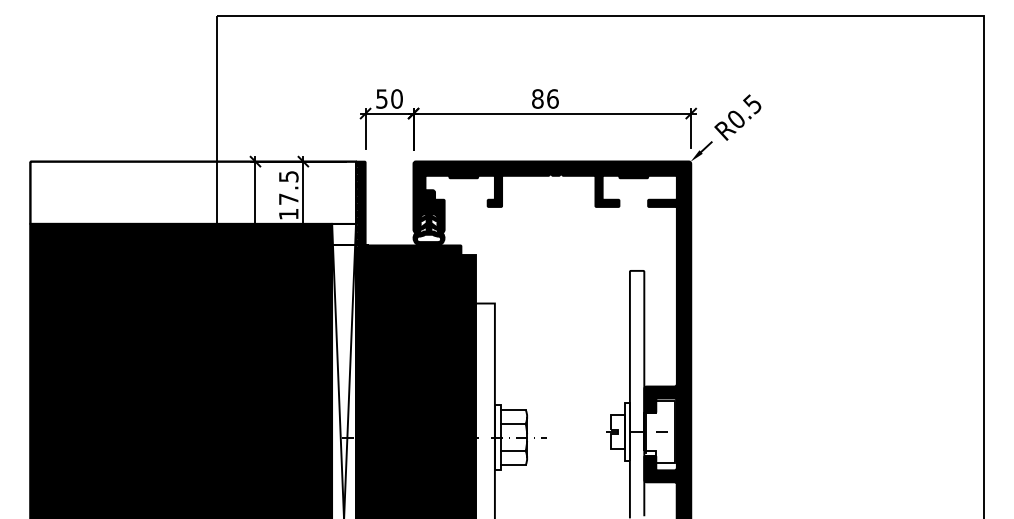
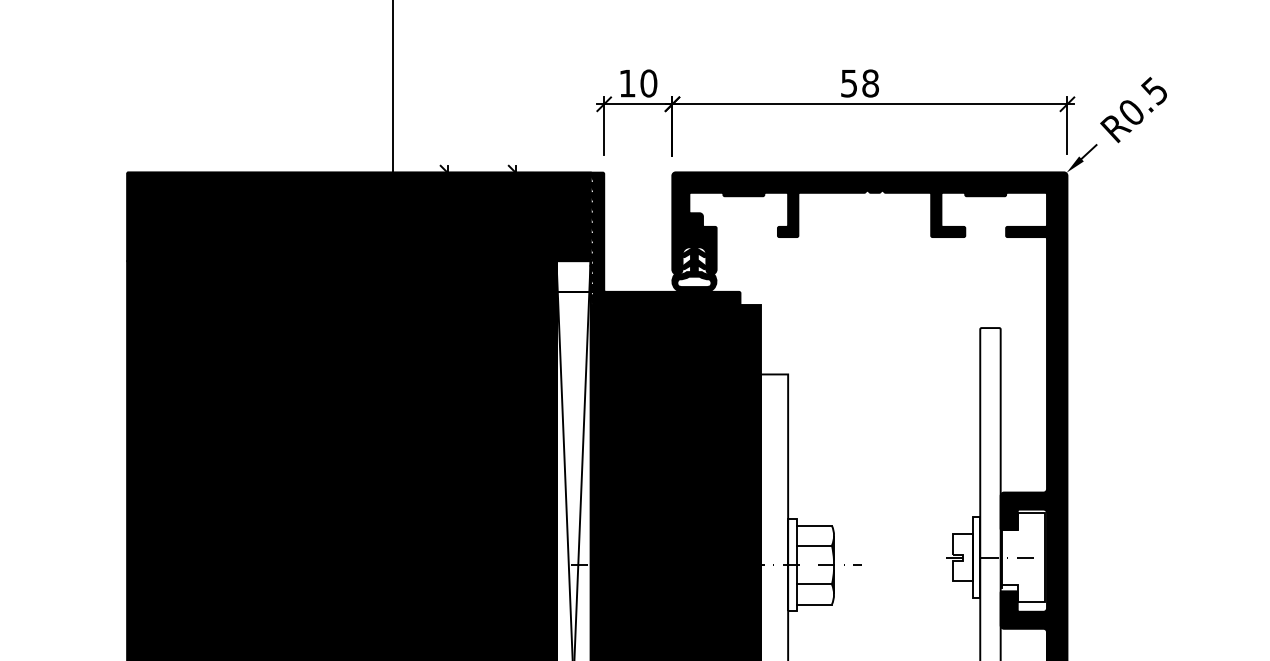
text: (381, 98) -> (626, 82), 50 -> 10
text: (545, 98) -> (860, 82), 86 -> 58
fill: (193, 192) -> (359, 216), added

